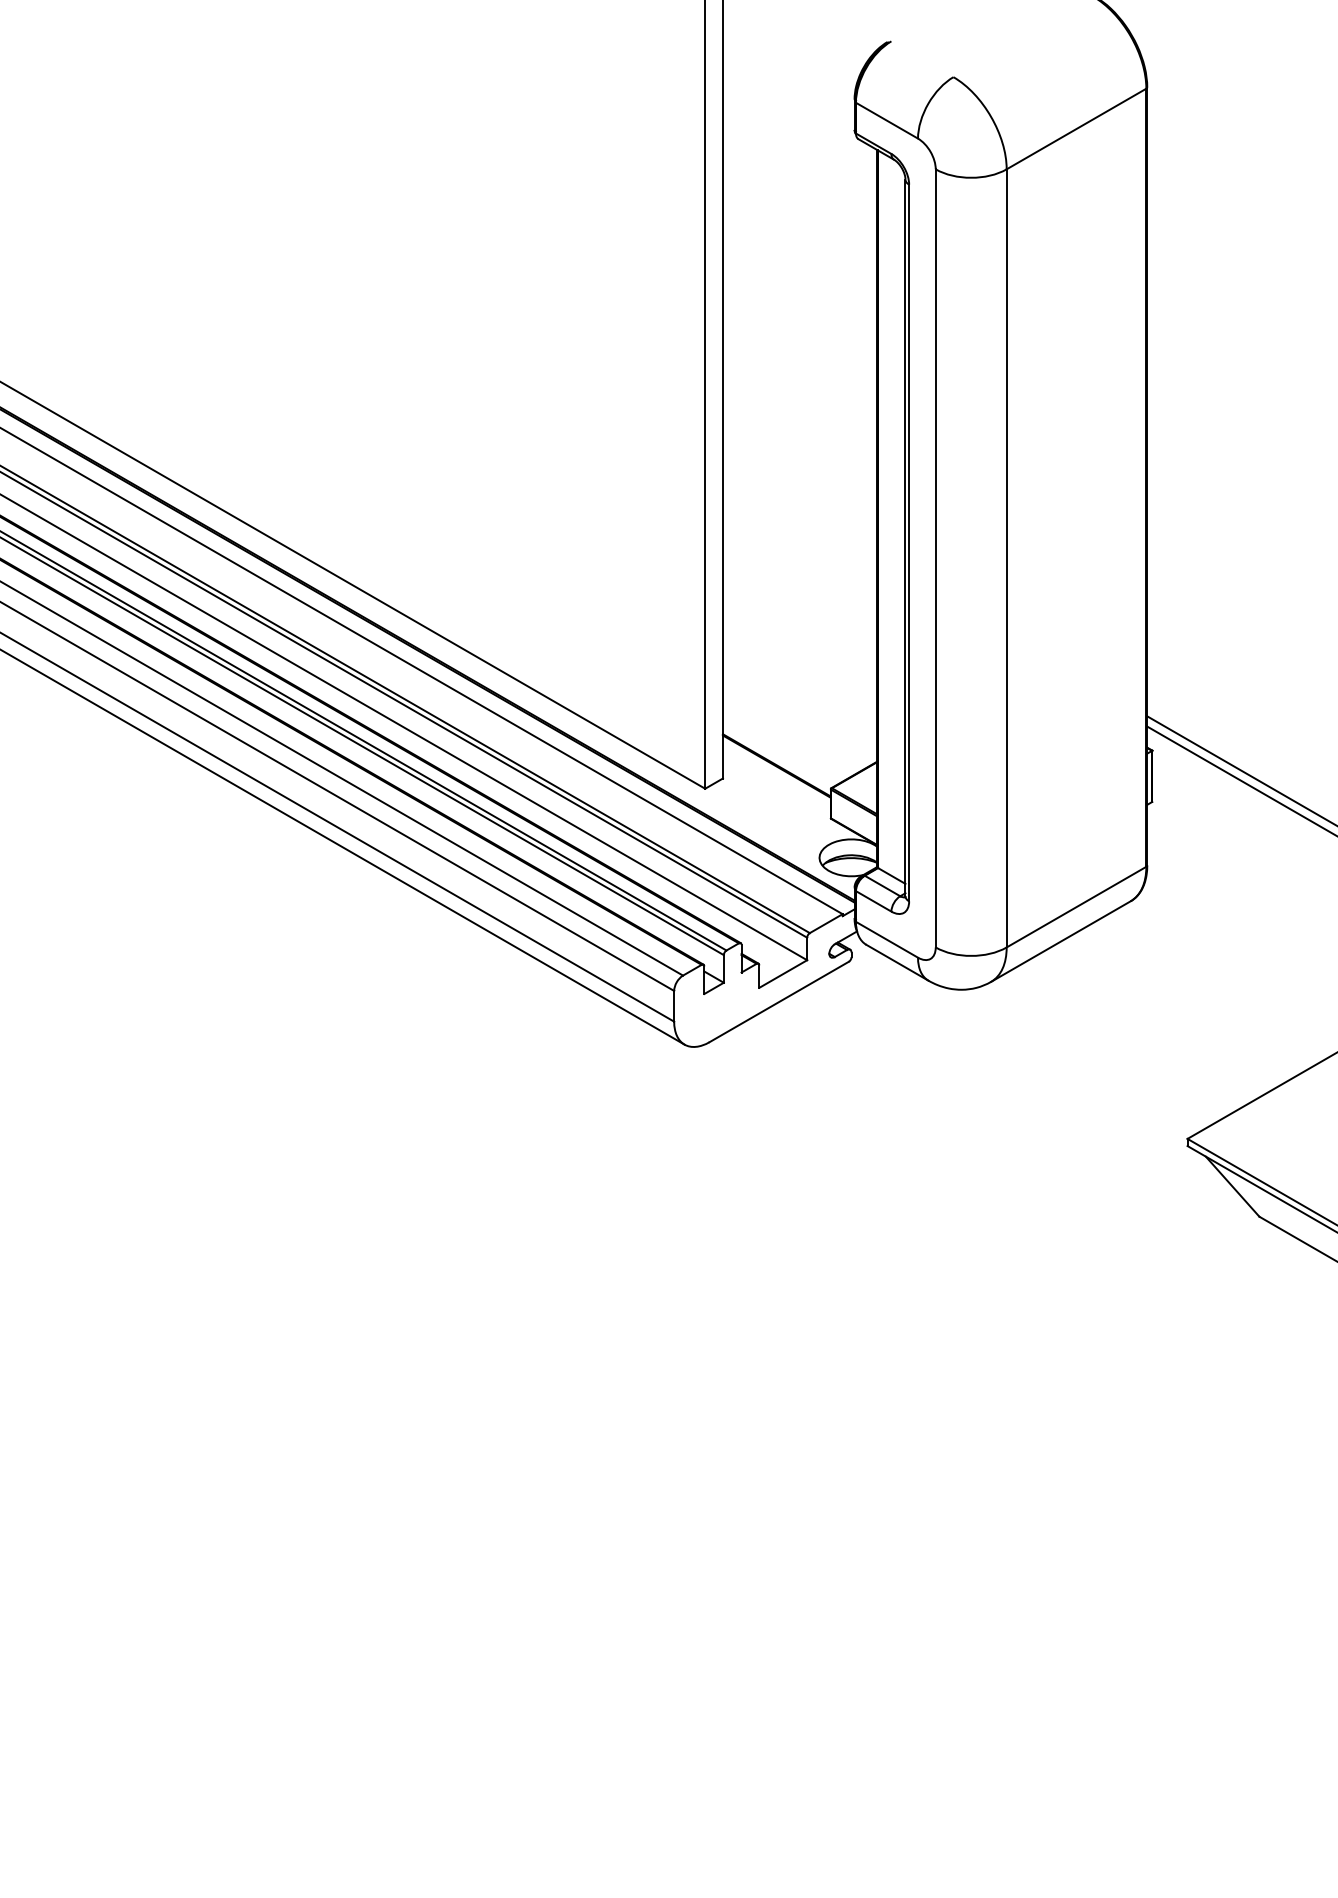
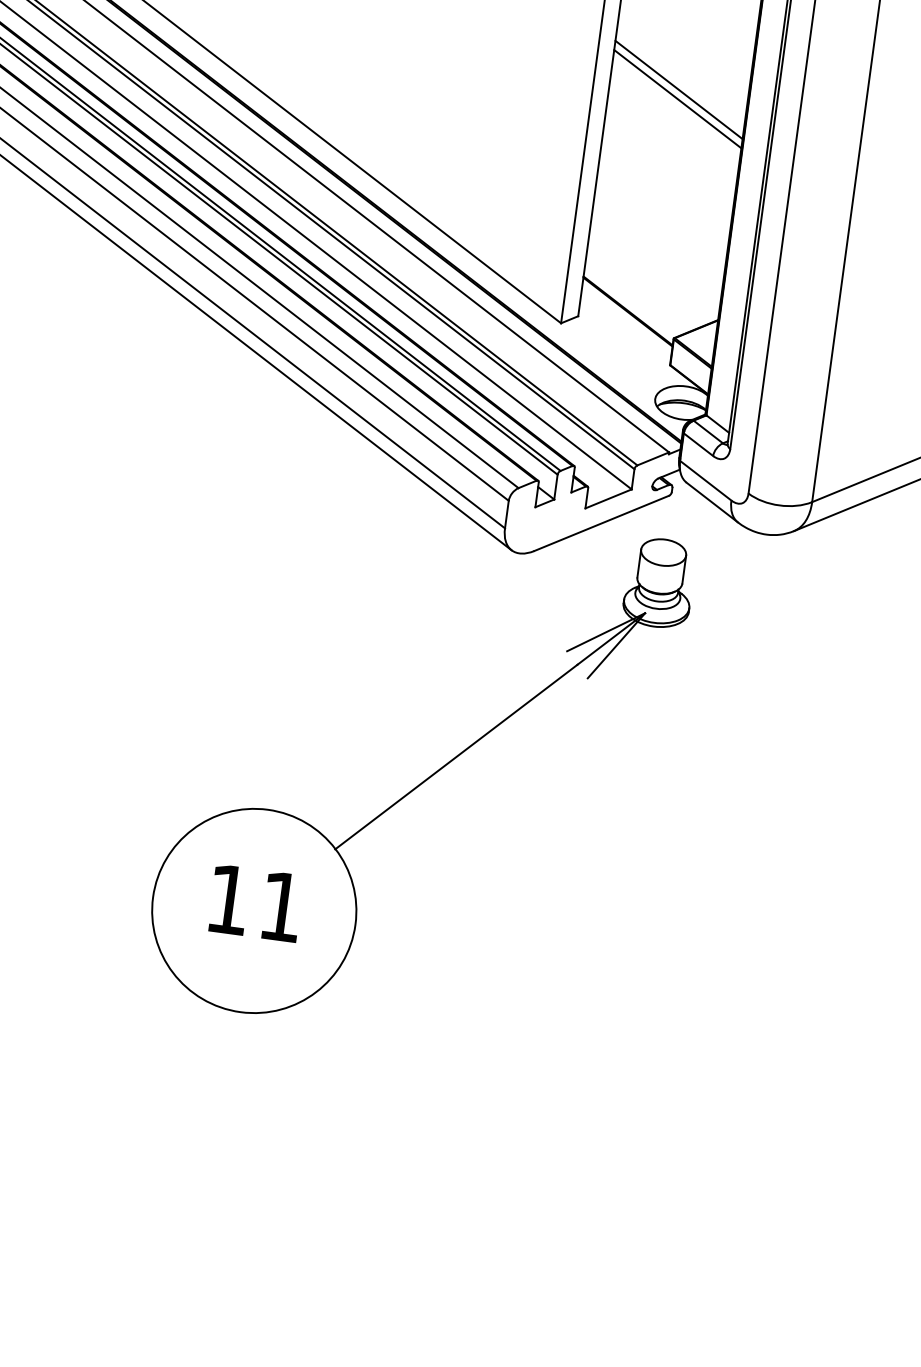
line: (799, 515) -> (678, 89), added
line: (799, 525) -> (677, 98), added
part: (624, 1308) -> (425, 779), added

